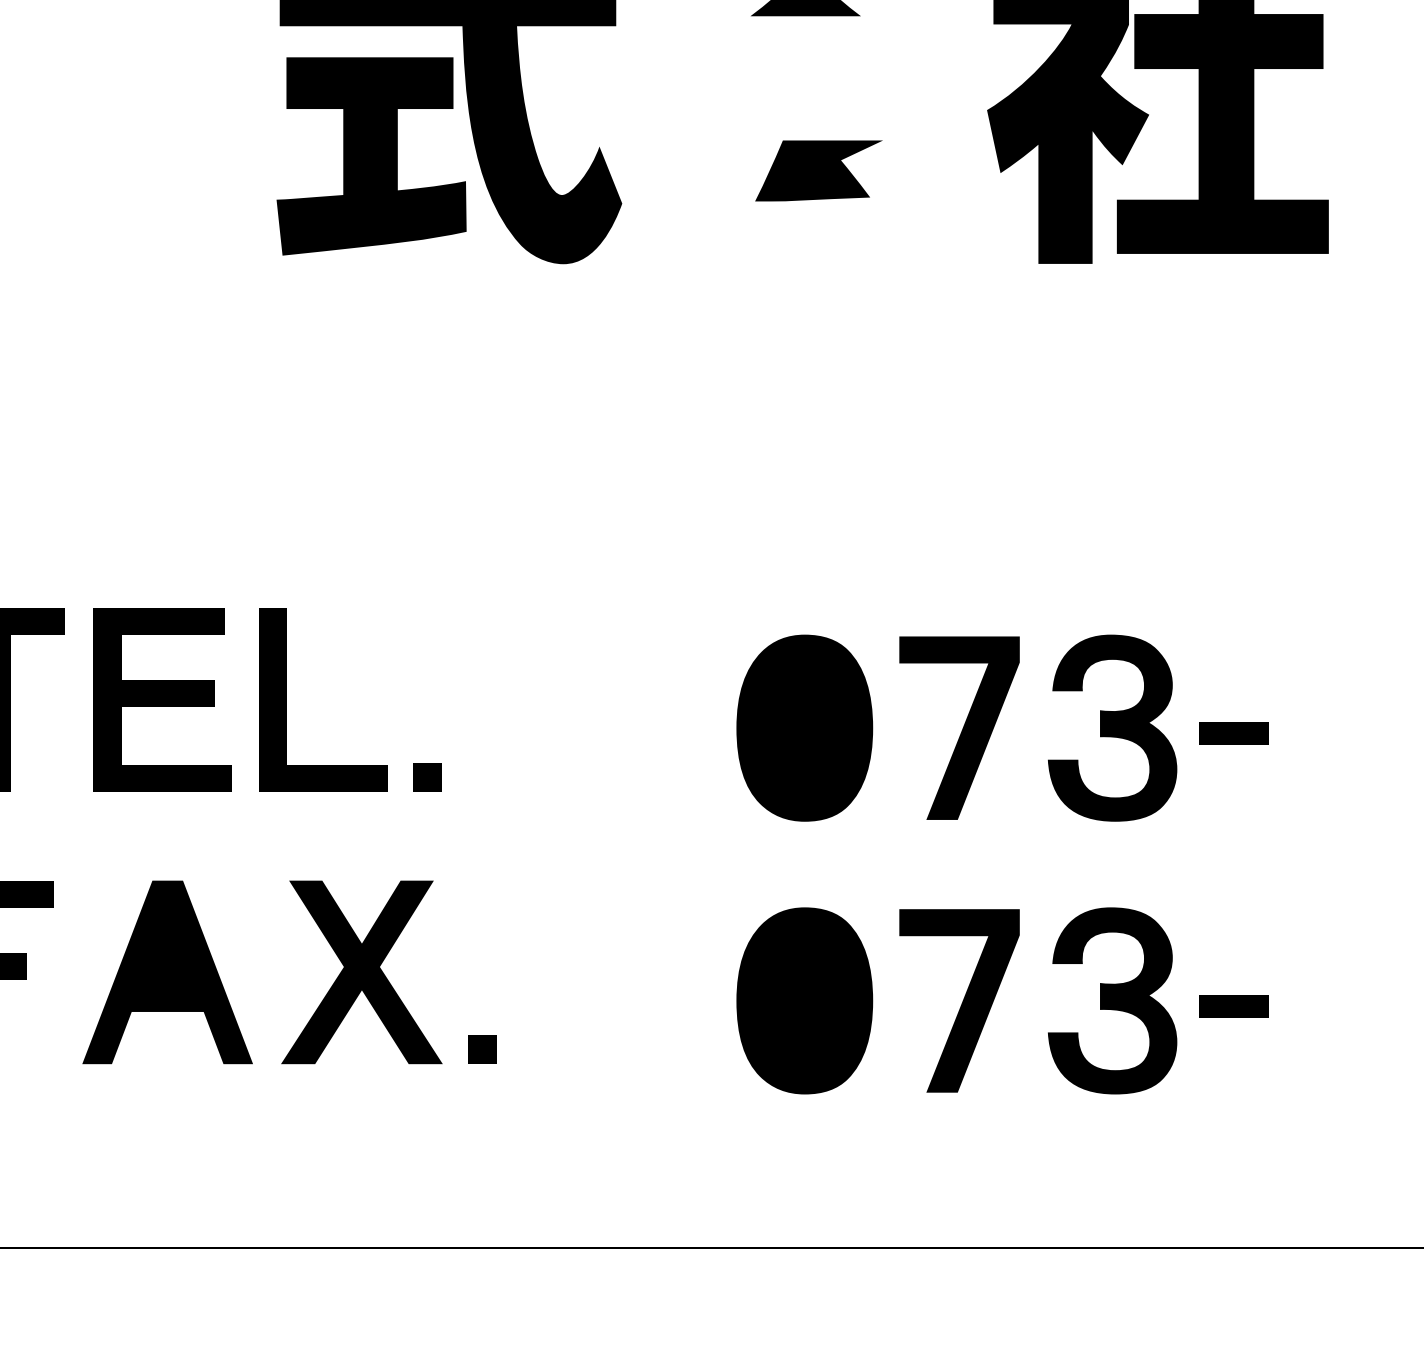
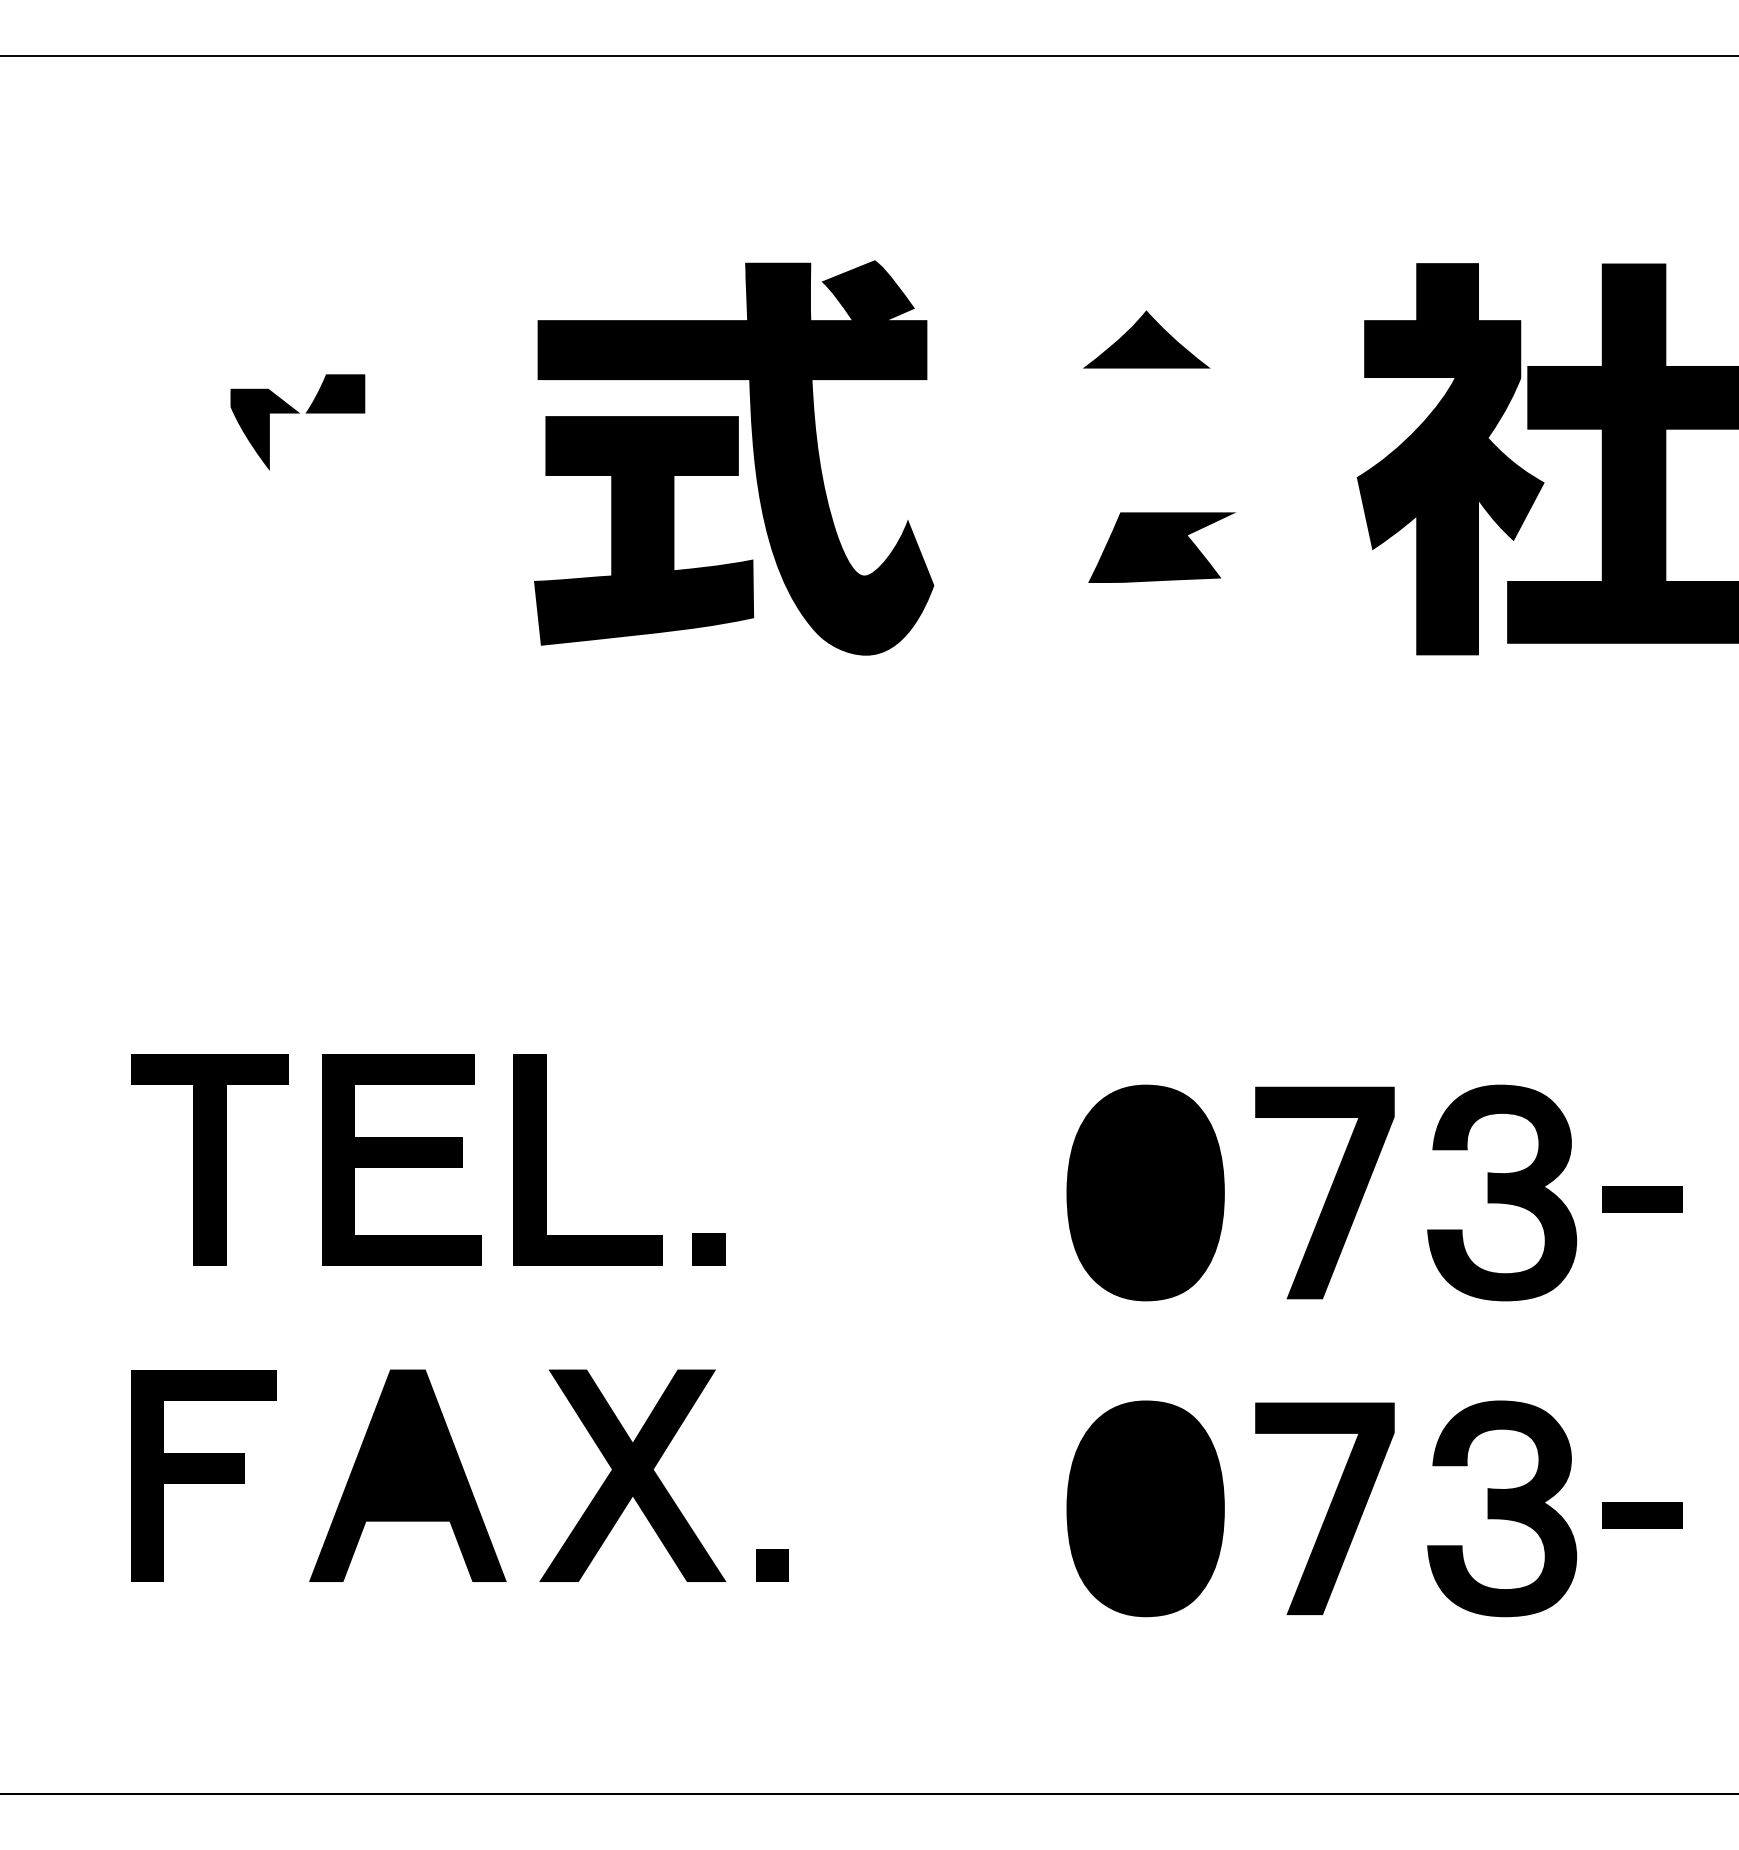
part: (72, 55) -> (297, 413), added

